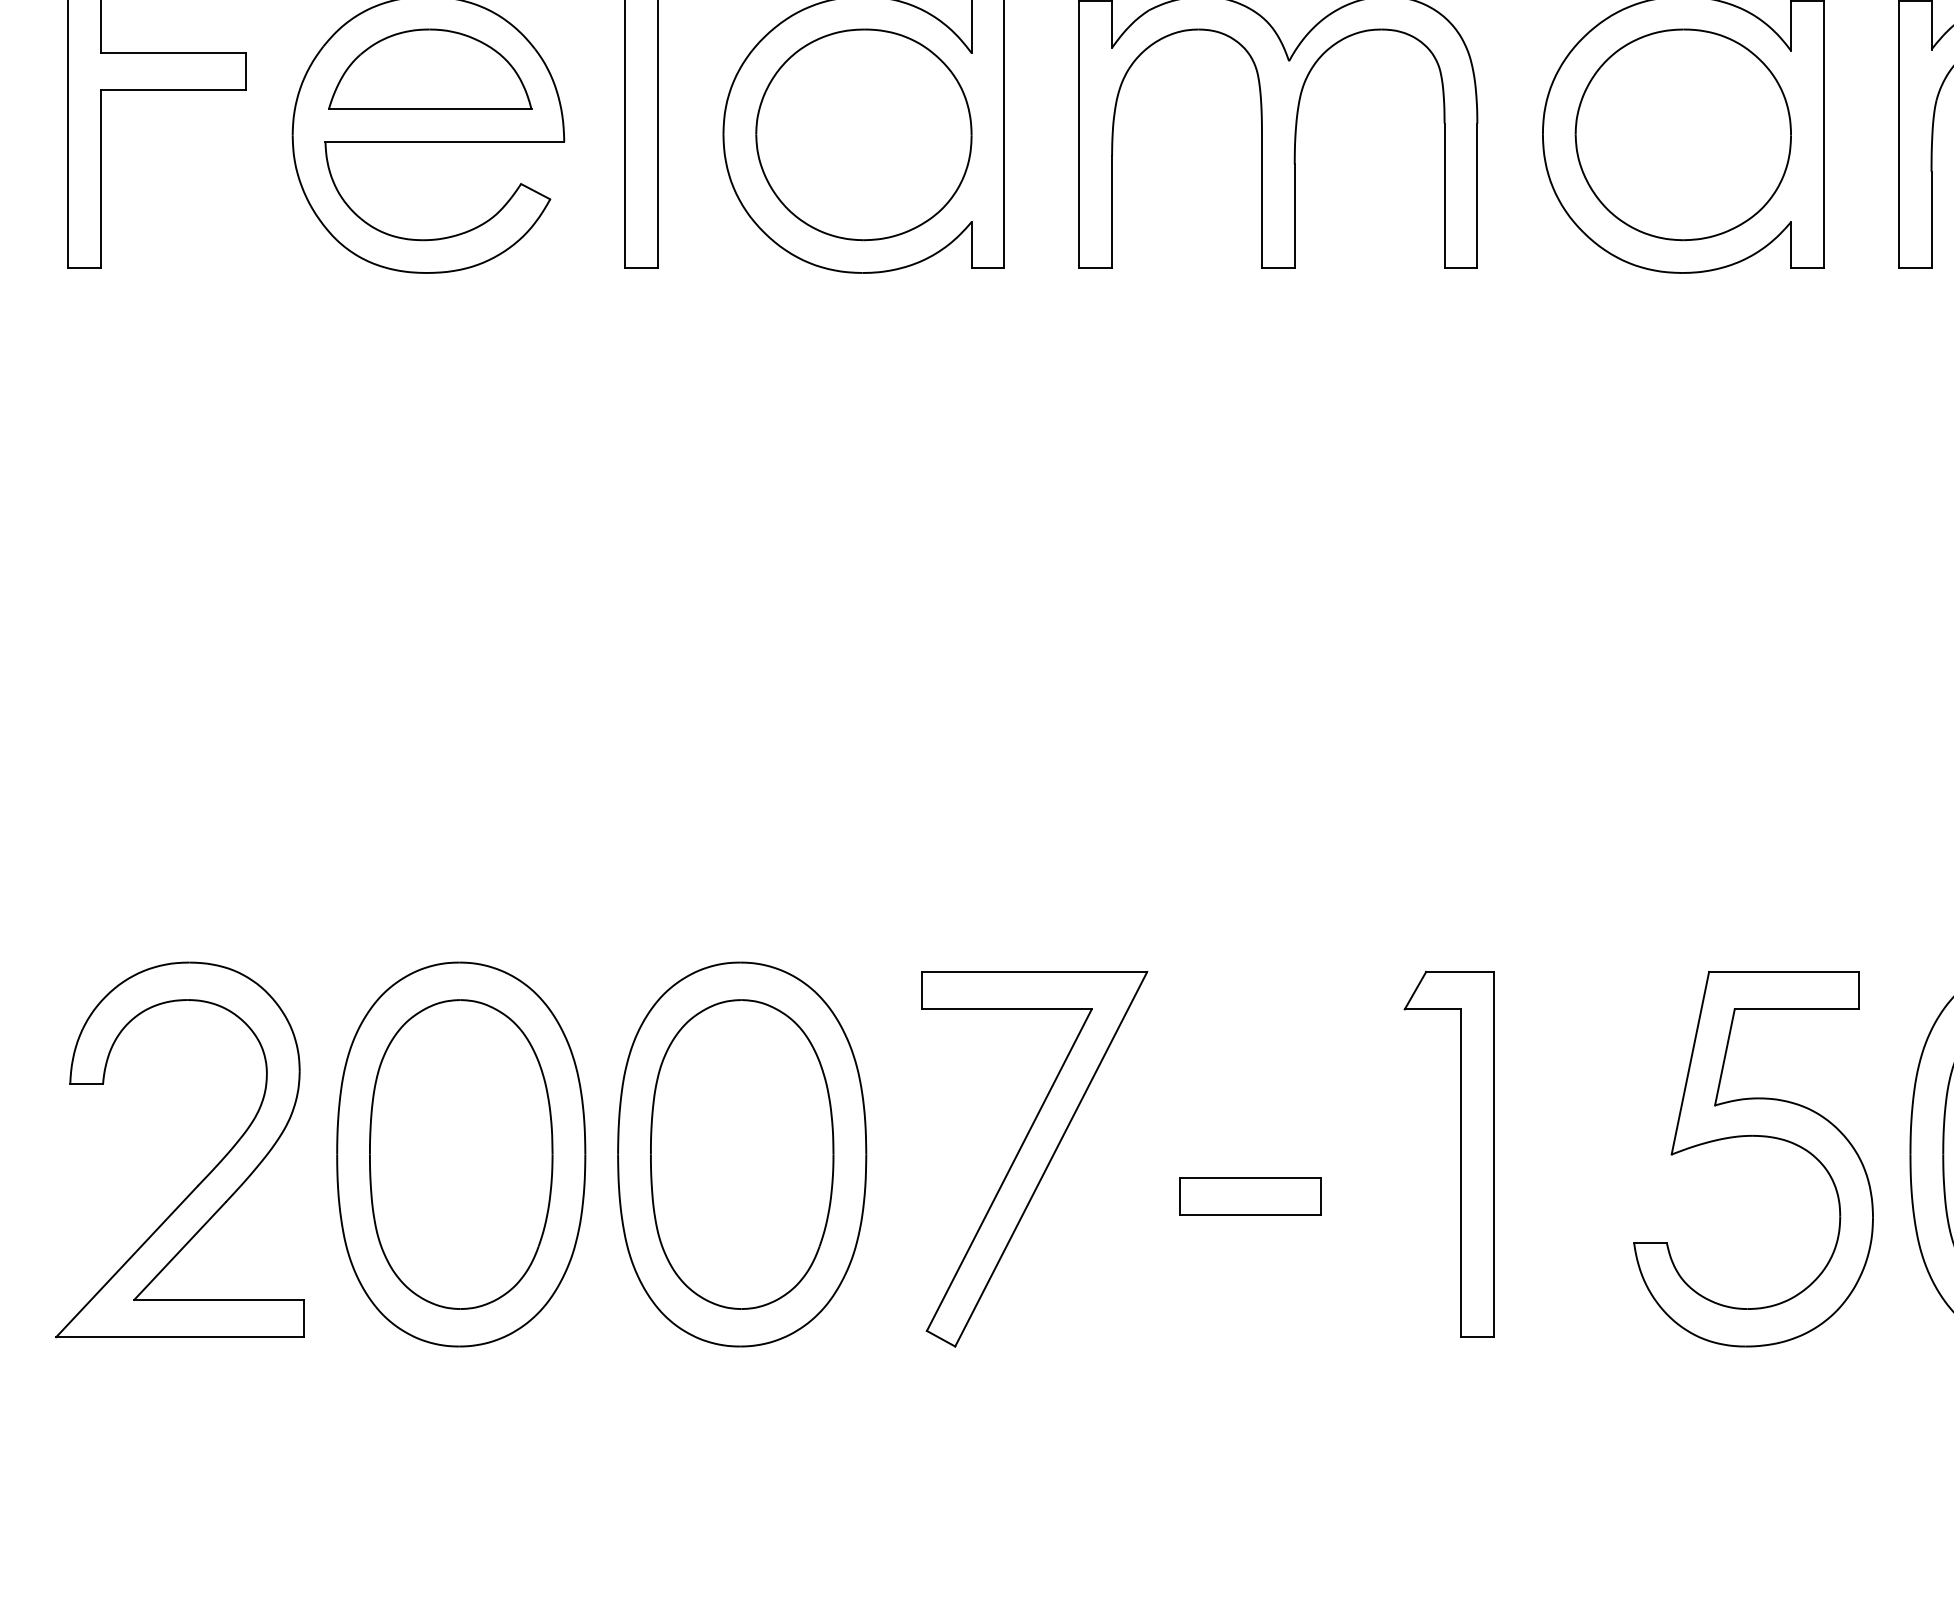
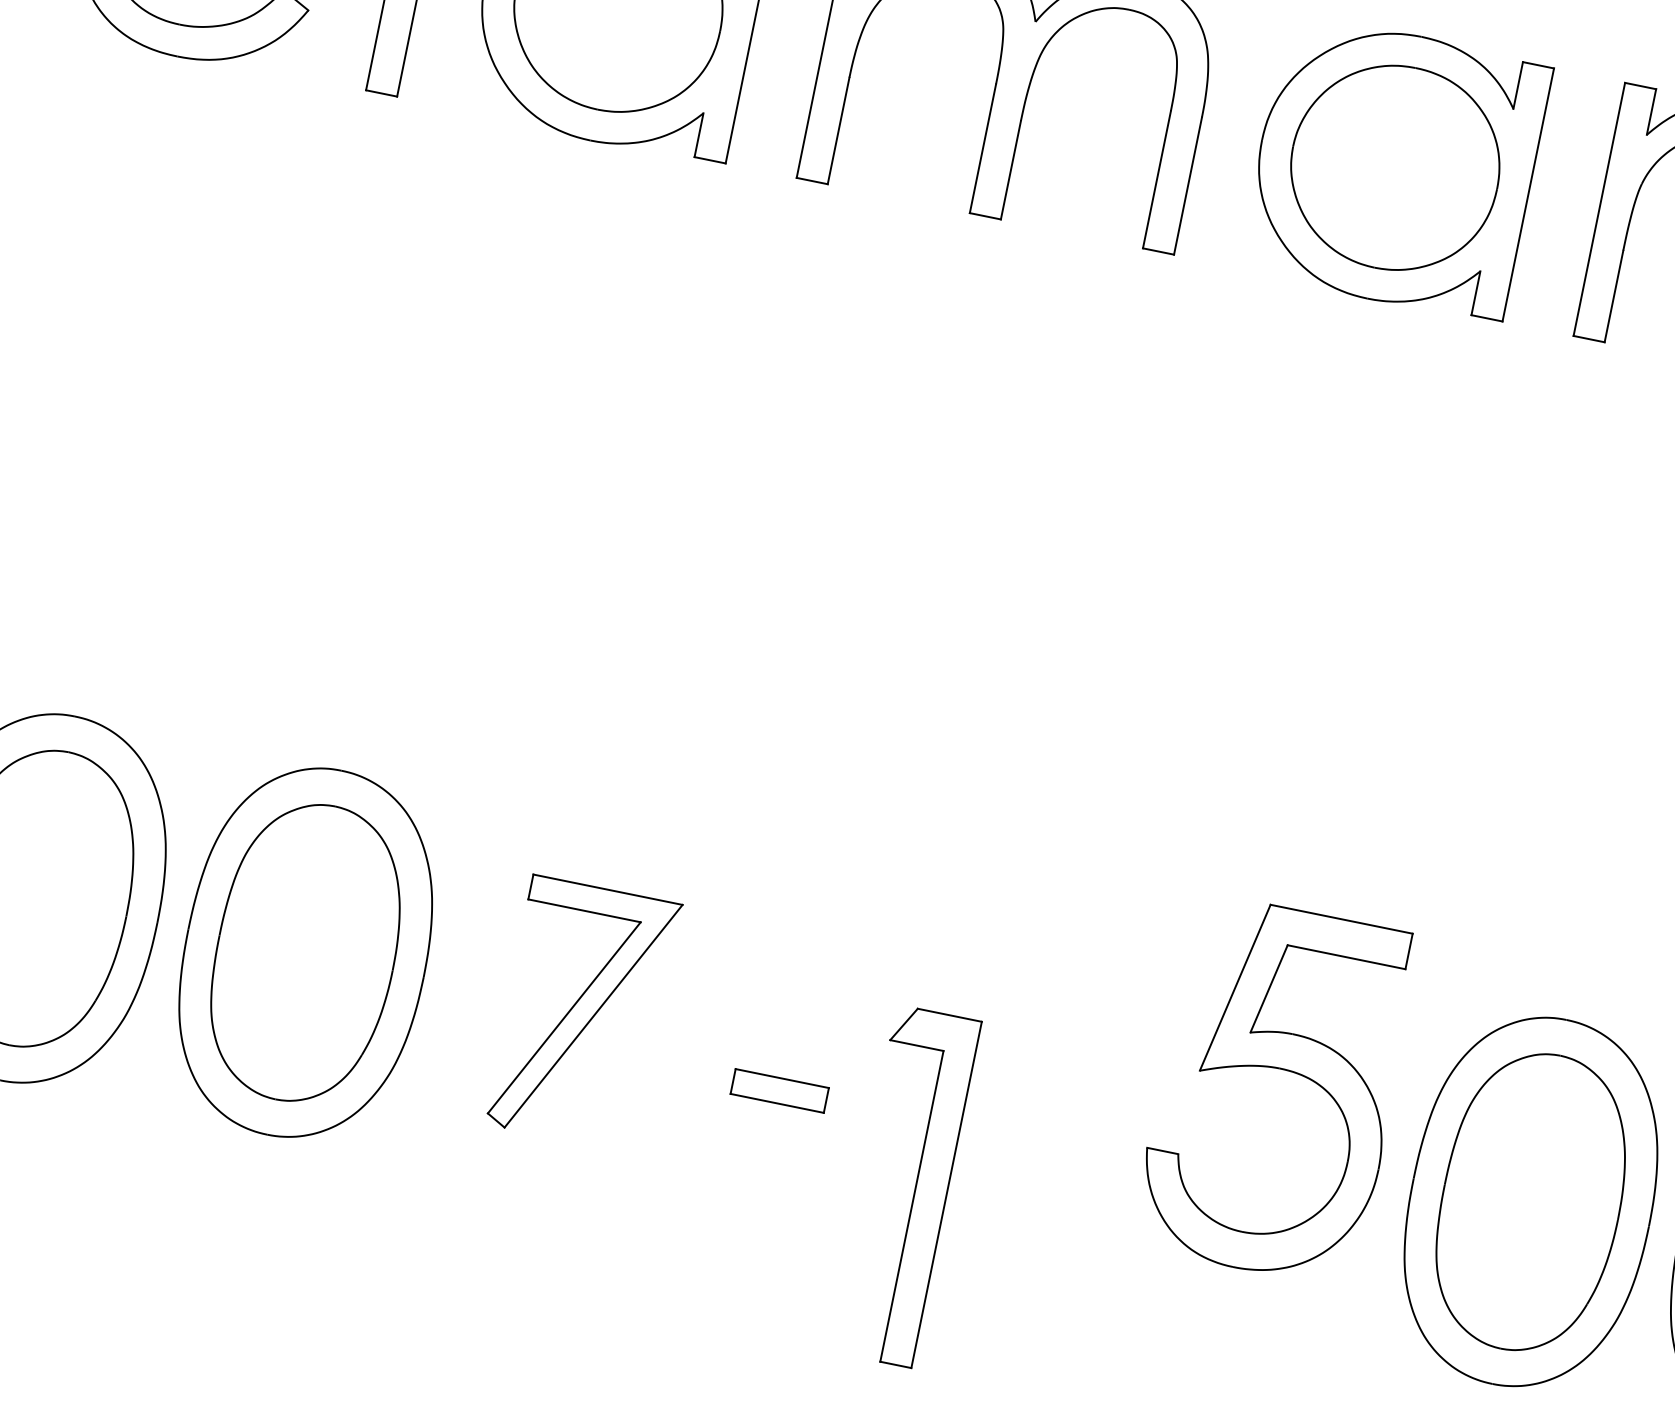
part: (1753, 1136) -> (1280, 1069), moved
part: (1460, 1154) -> (915, 1188), moved
part: (1034, 1159) -> (582, 1014), size x0.7
part: (1250, 1196) -> (779, 1090), size x0.7

